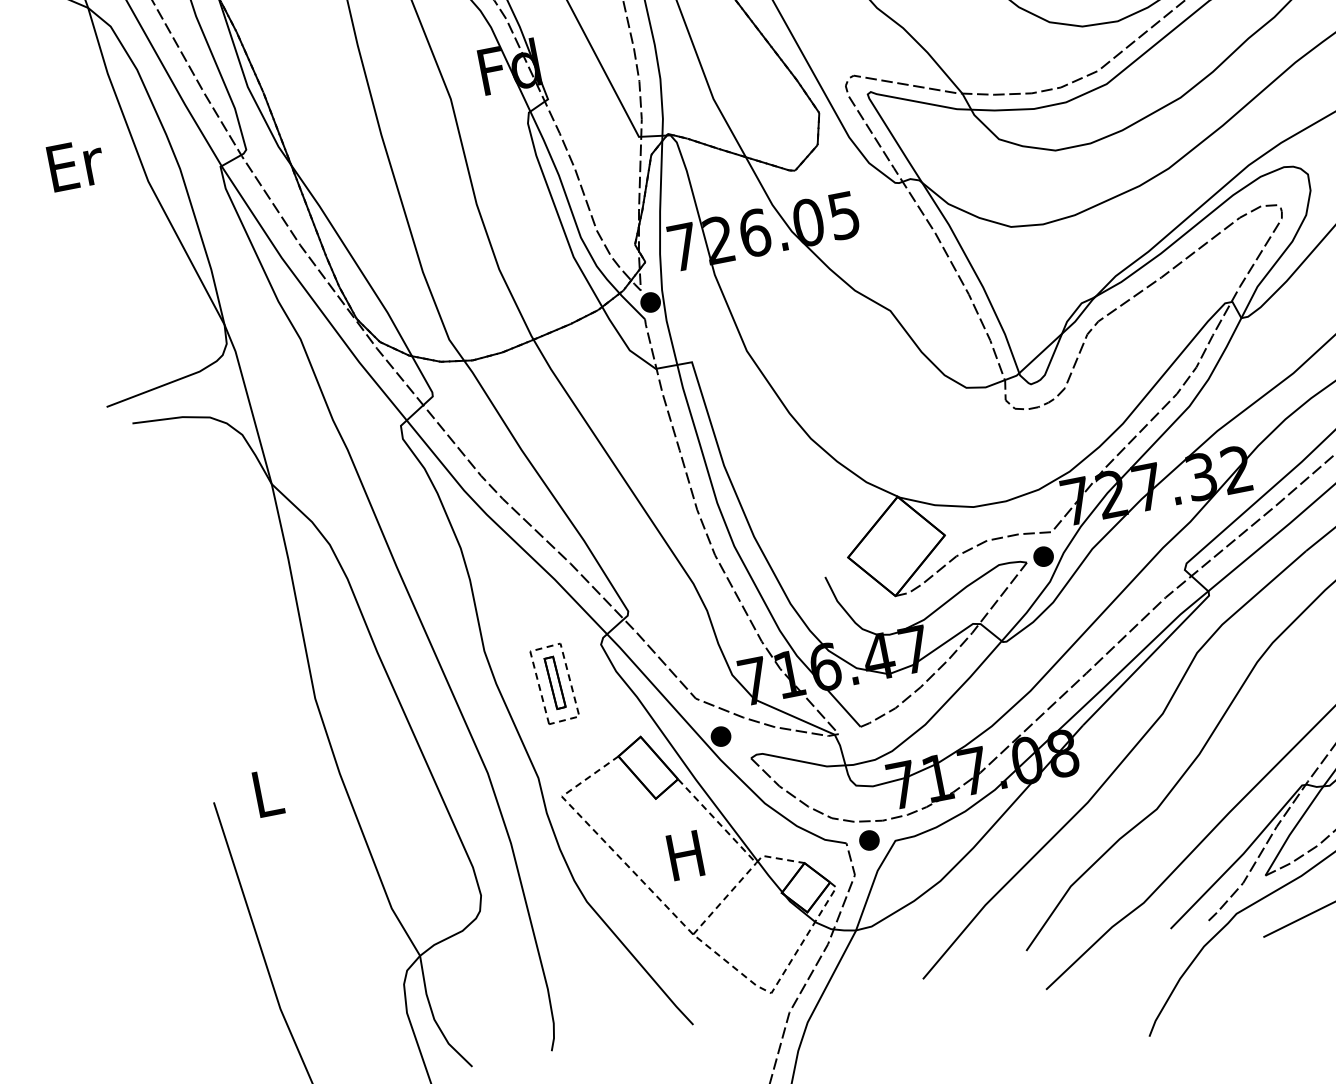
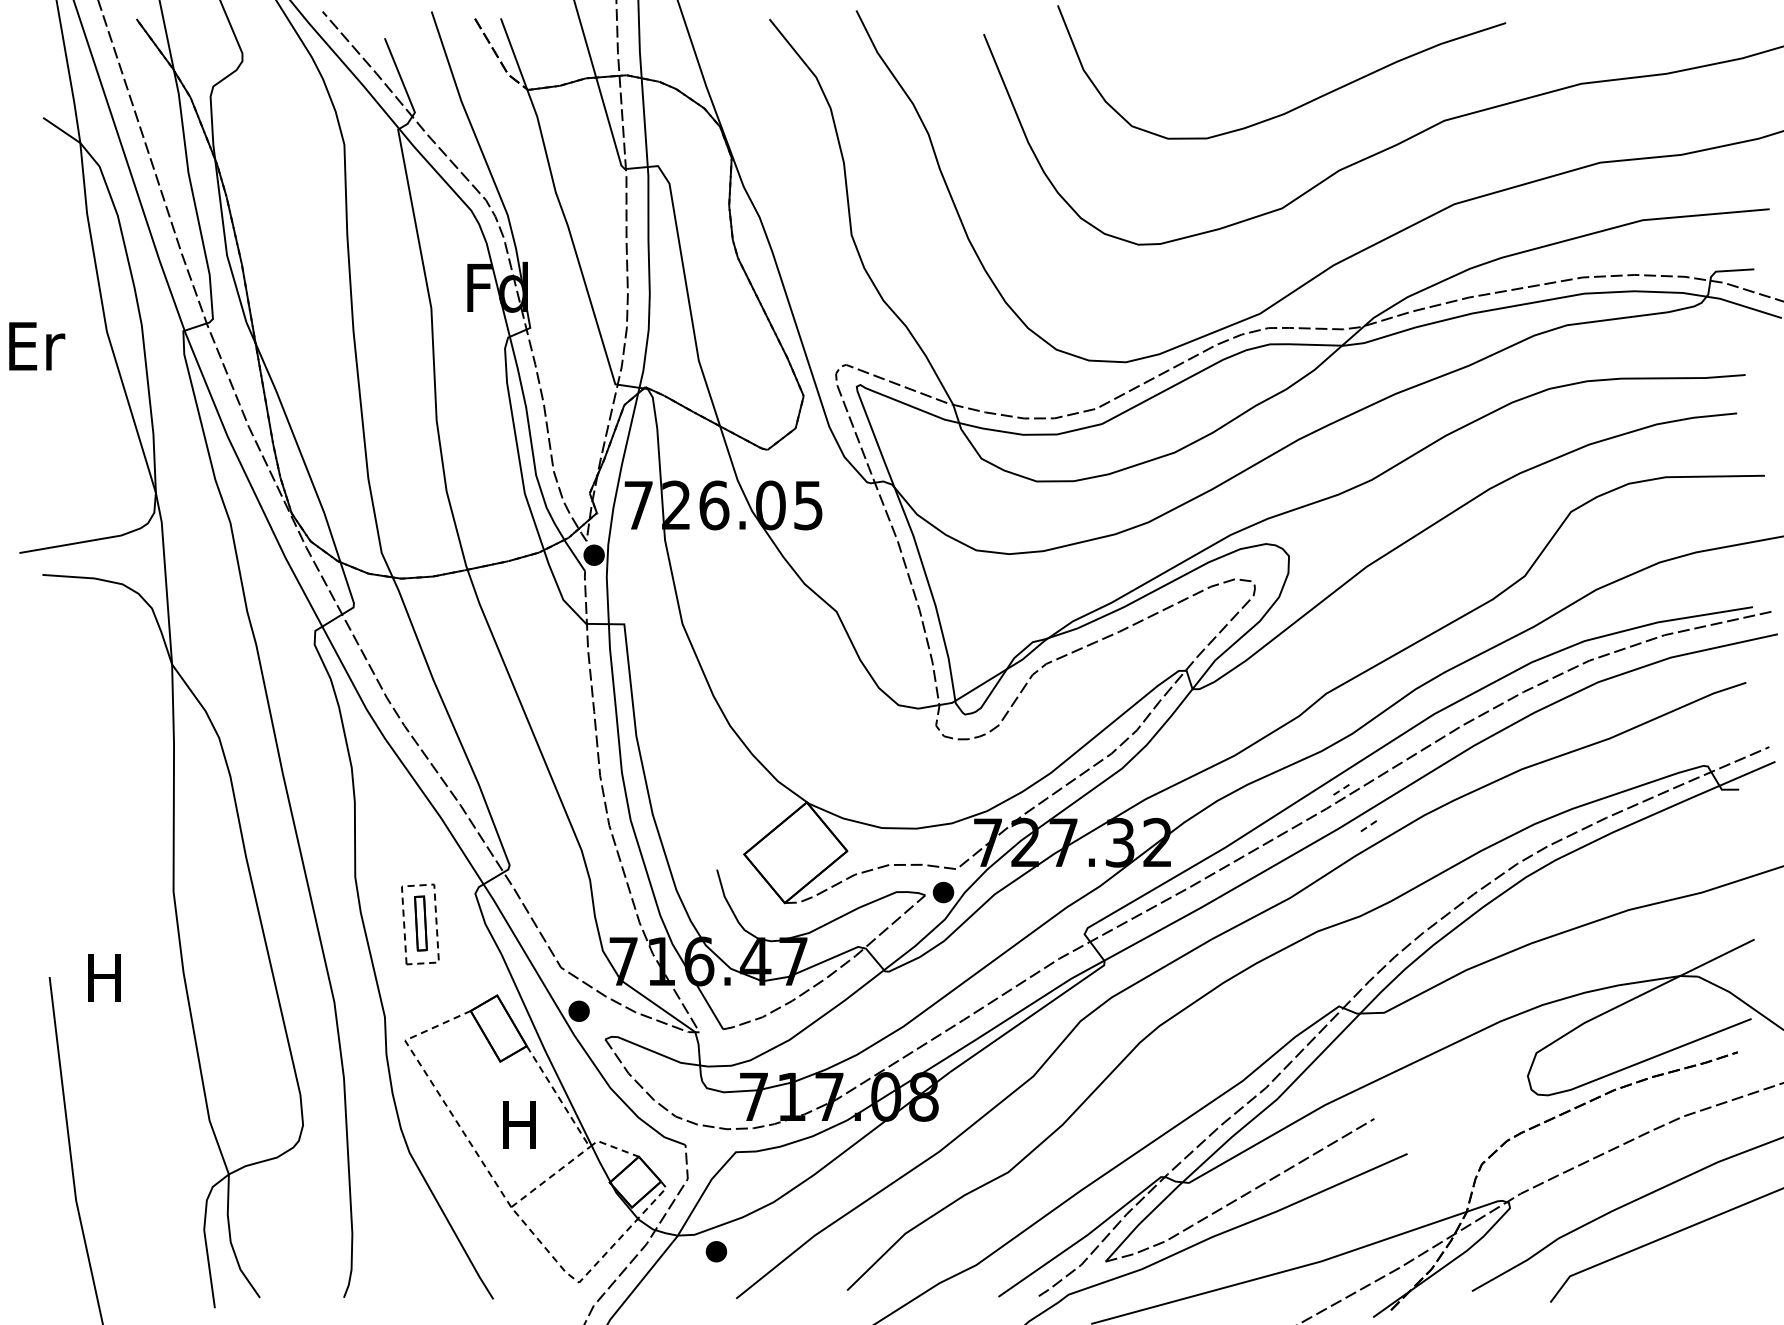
text: (76, 164) -> (37, 346), moved
text: (265, 792) -> (104, 977), L -> H
part: (869, 840) -> (716, 1251), moved

